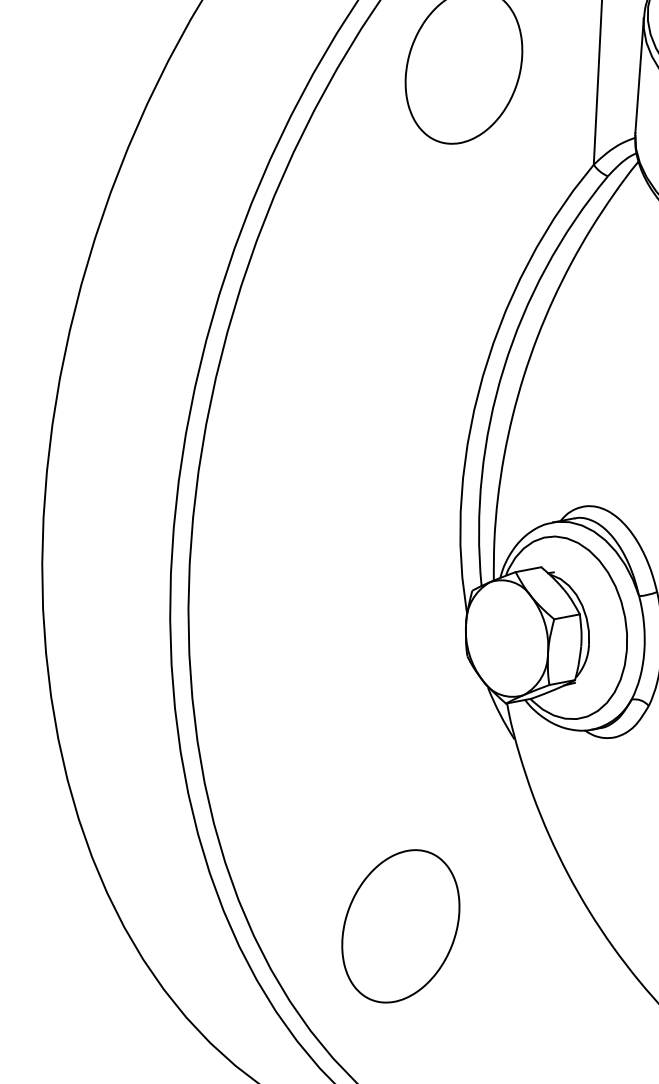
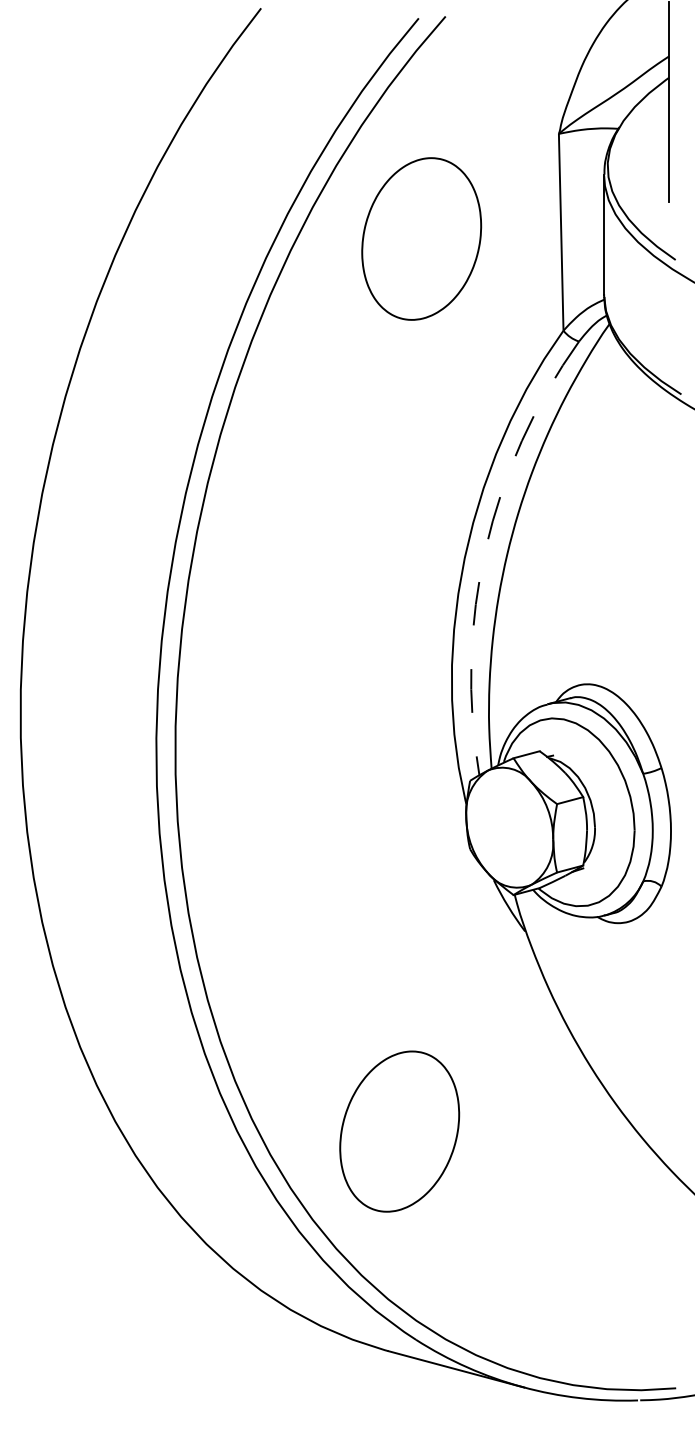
arc: (503, 368) -> (485, 548), solid -> dashed
part: (400, 926) -> (399, 1131), moved

